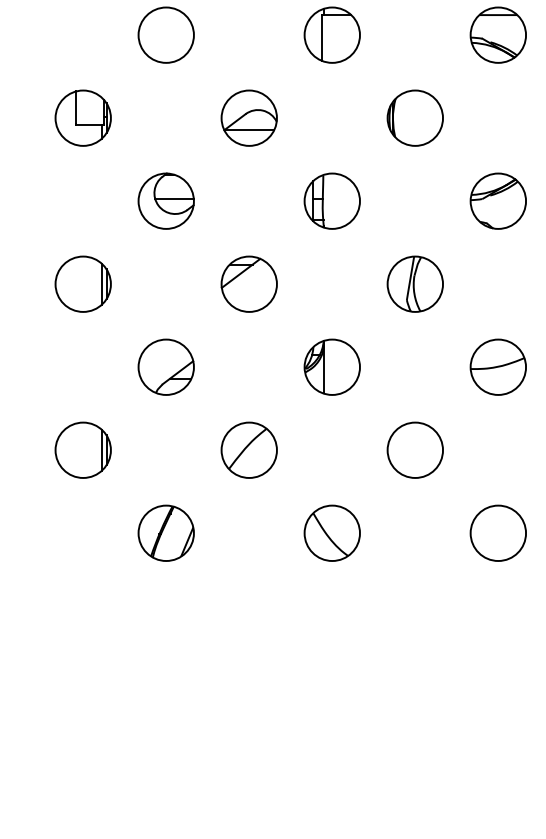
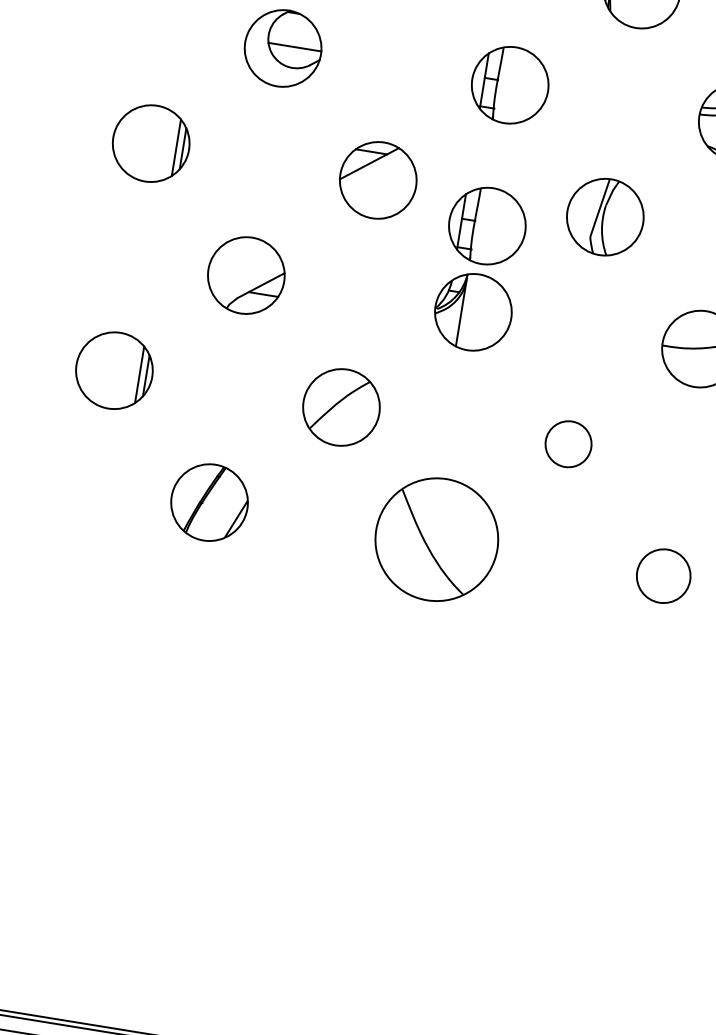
part: (331, 303) -> (486, 224), added
circle: (415, 449) -> (568, 443), size x0.6
part: (331, 532) -> (435, 538), size x1.6
circle: (498, 533) -> (663, 576), size x0.7

